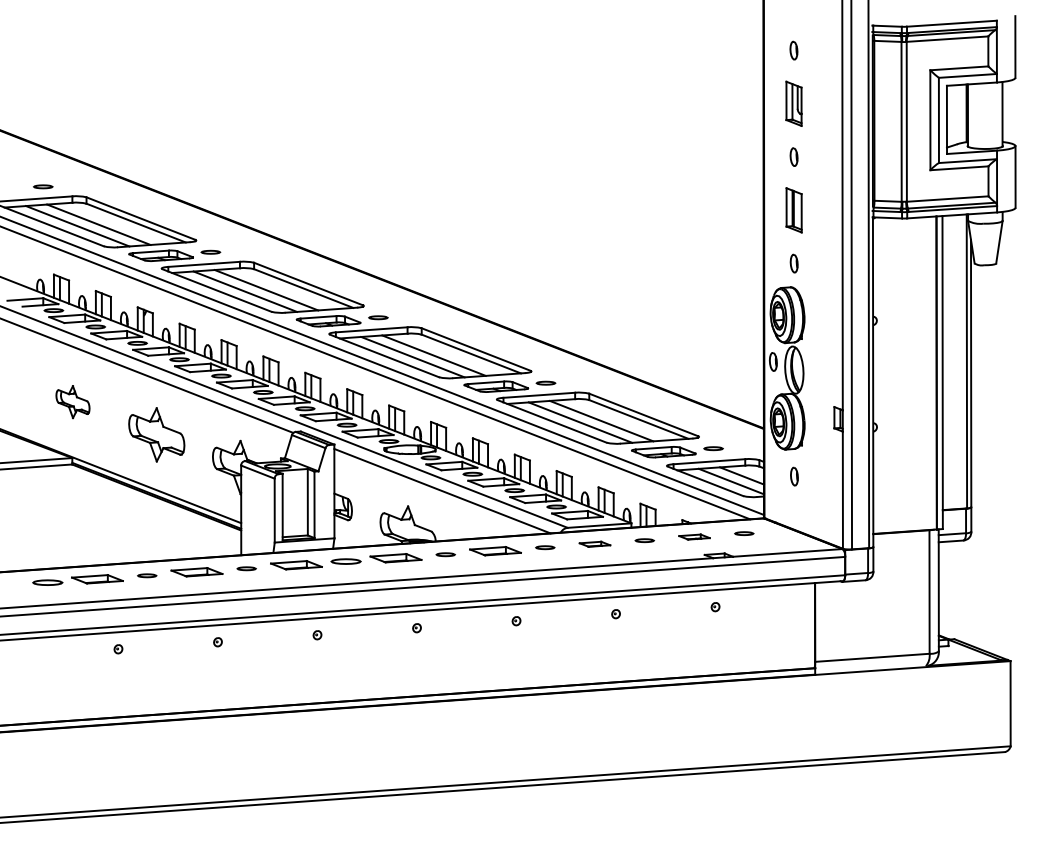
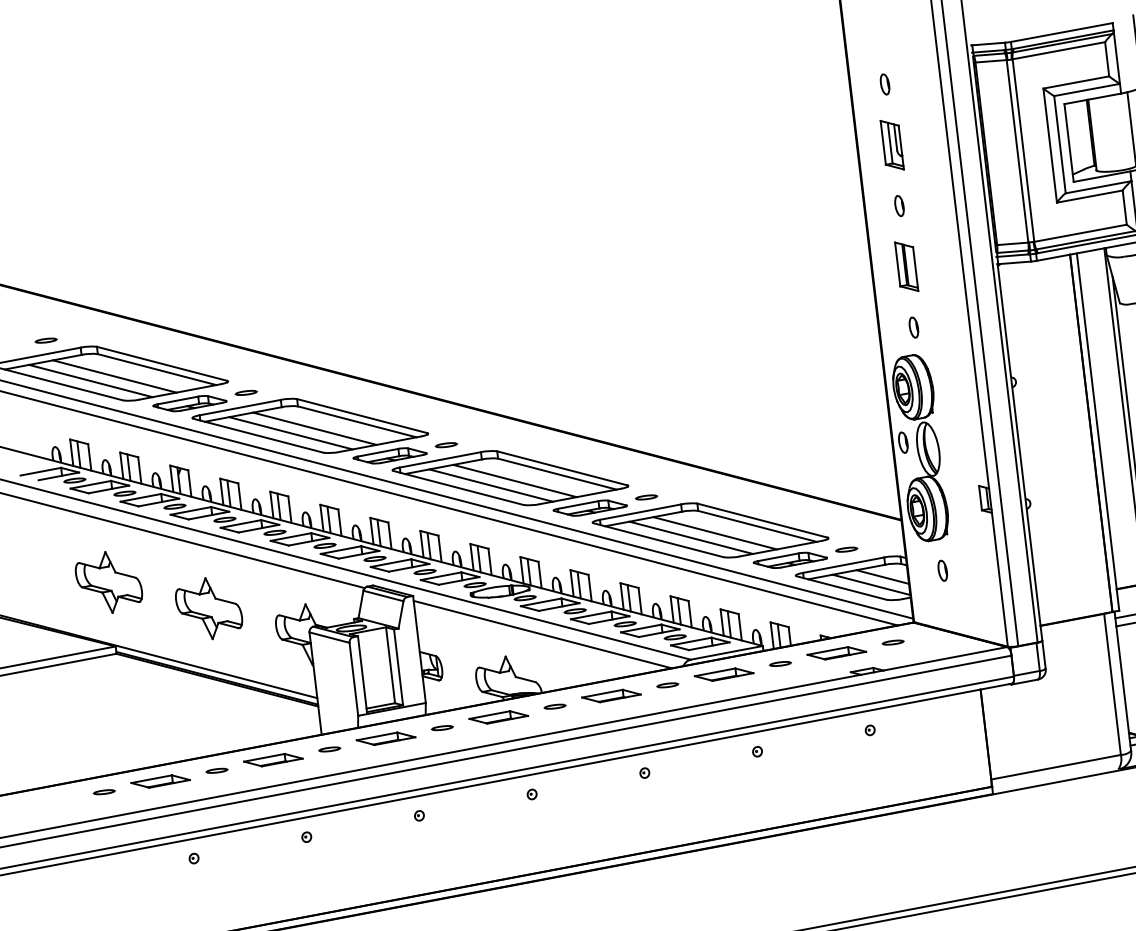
part: (72, 401) -> (108, 581), size x1.67
part: (694, 536) -> (836, 652), size x1.67
part: (594, 544) -> (723, 675), size x1.67
part: (346, 561) -> (442, 727), size x0.62
part: (47, 582) -> (104, 791), size x0.62

